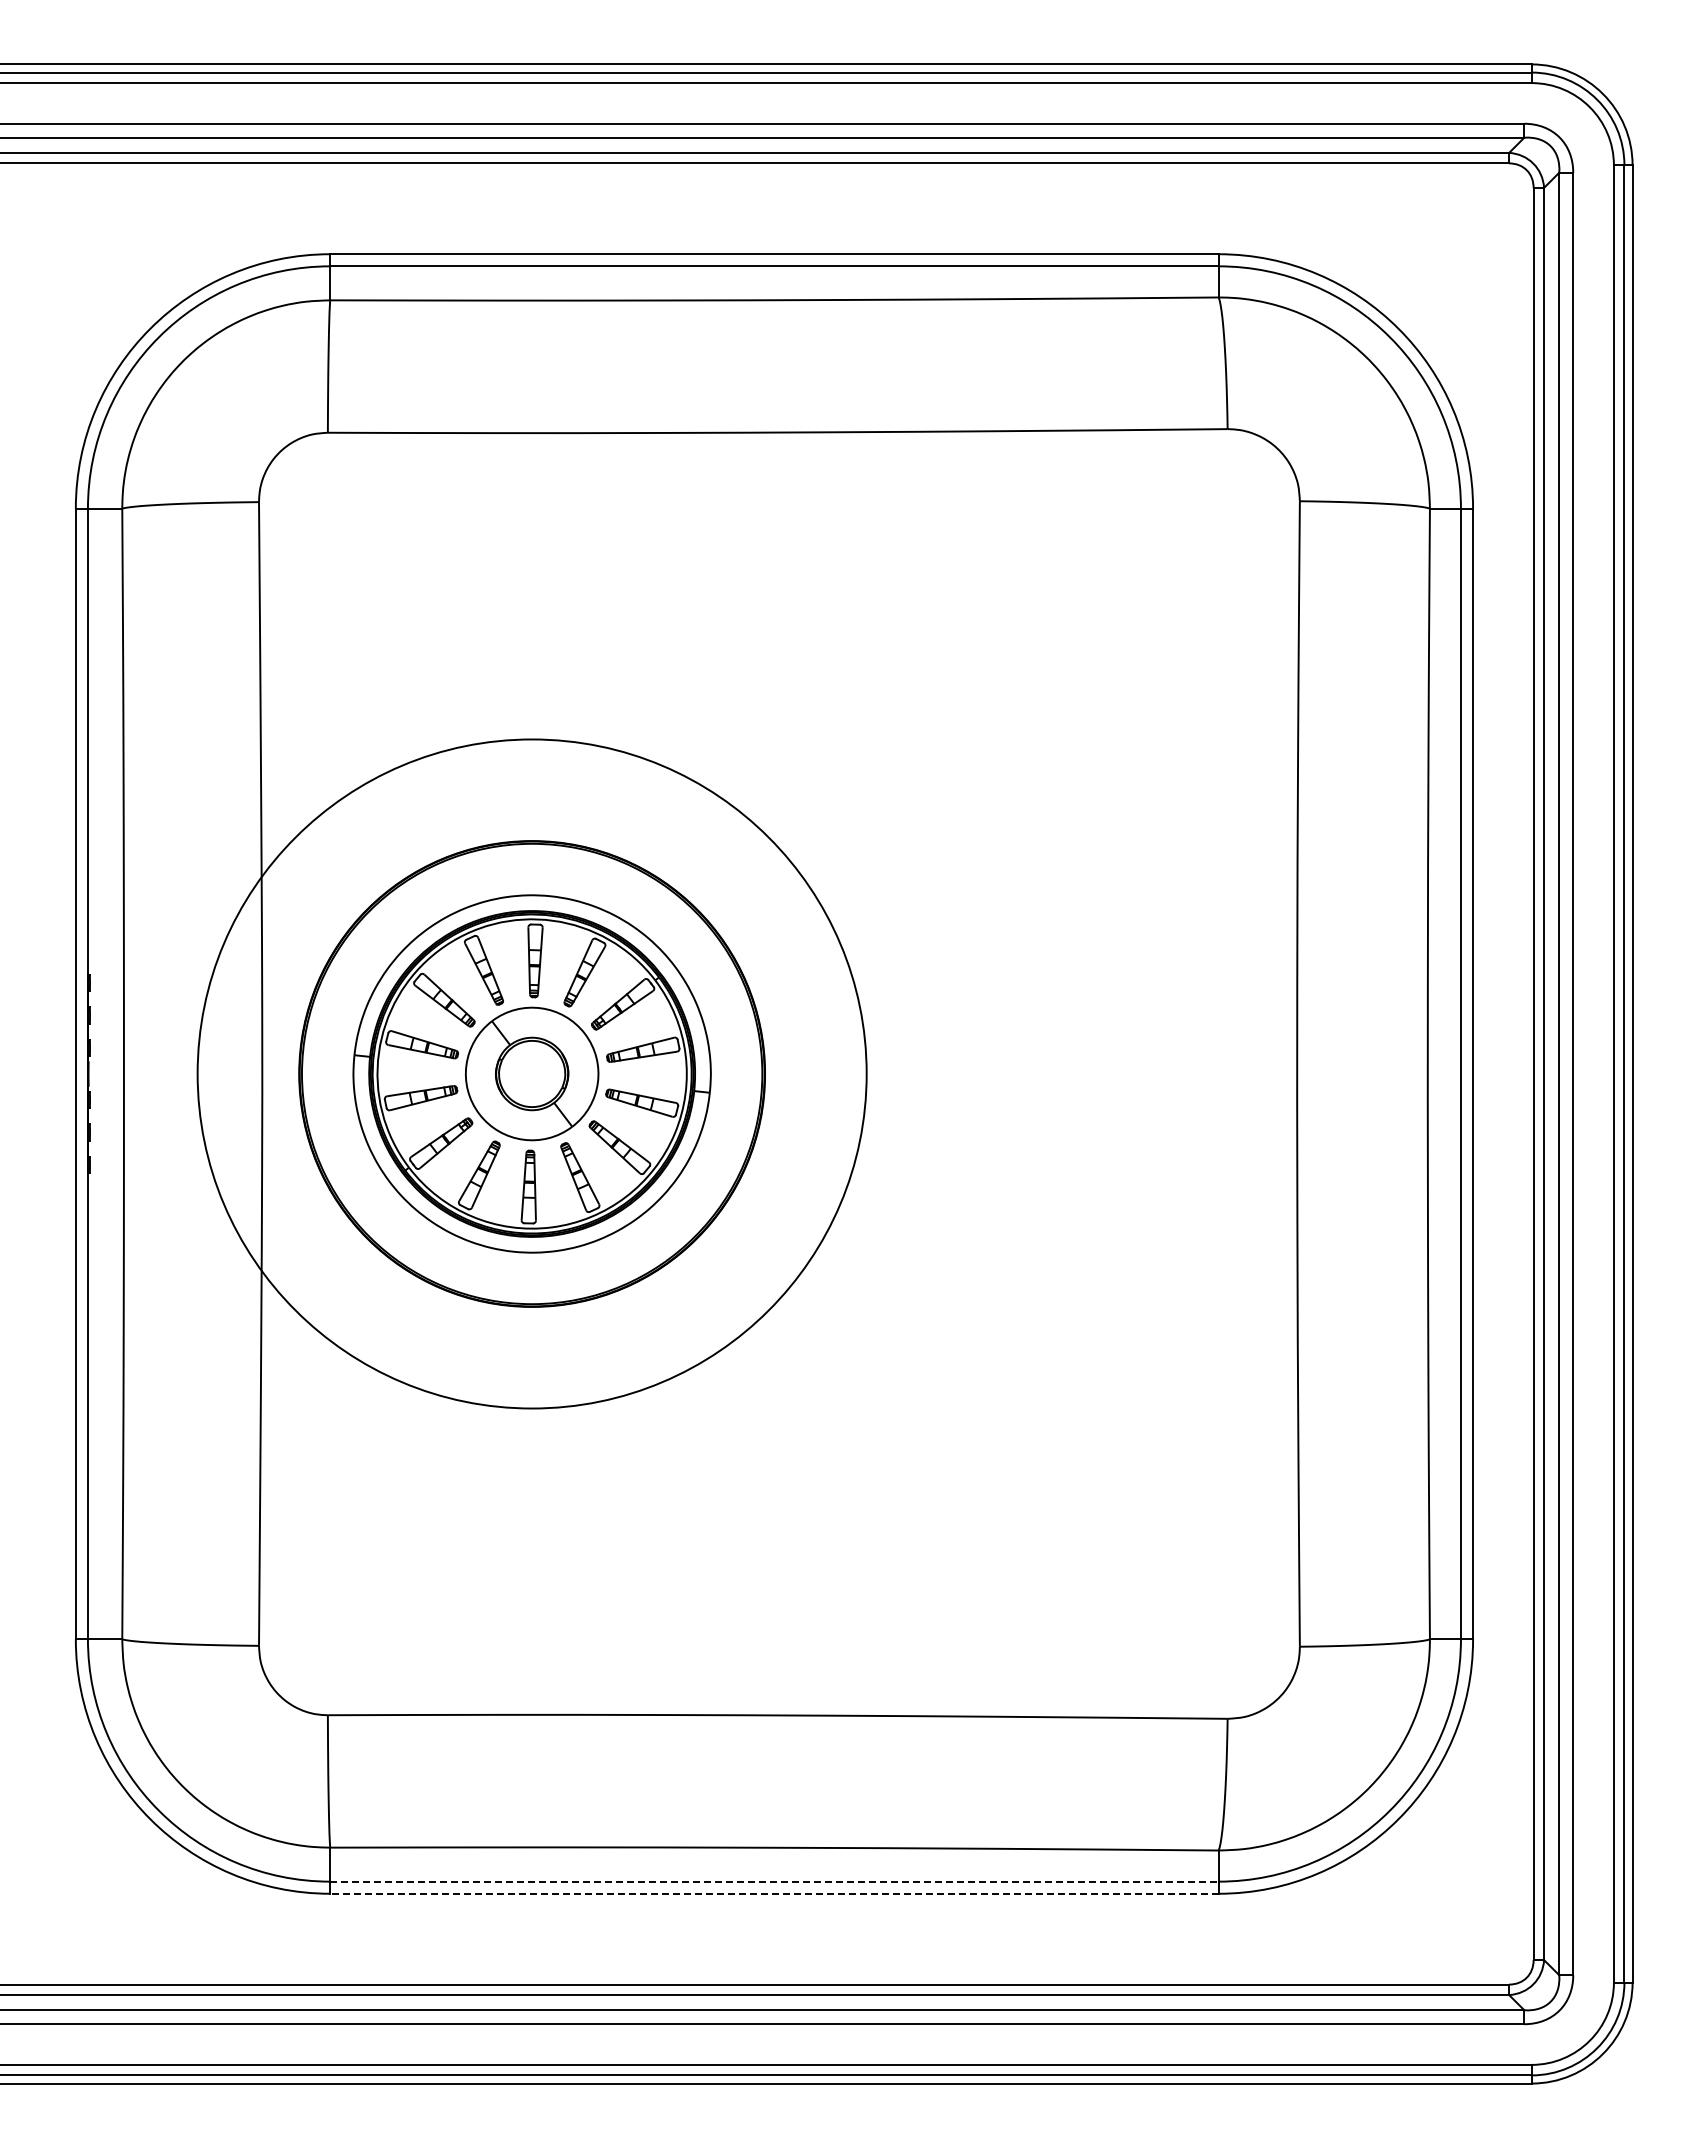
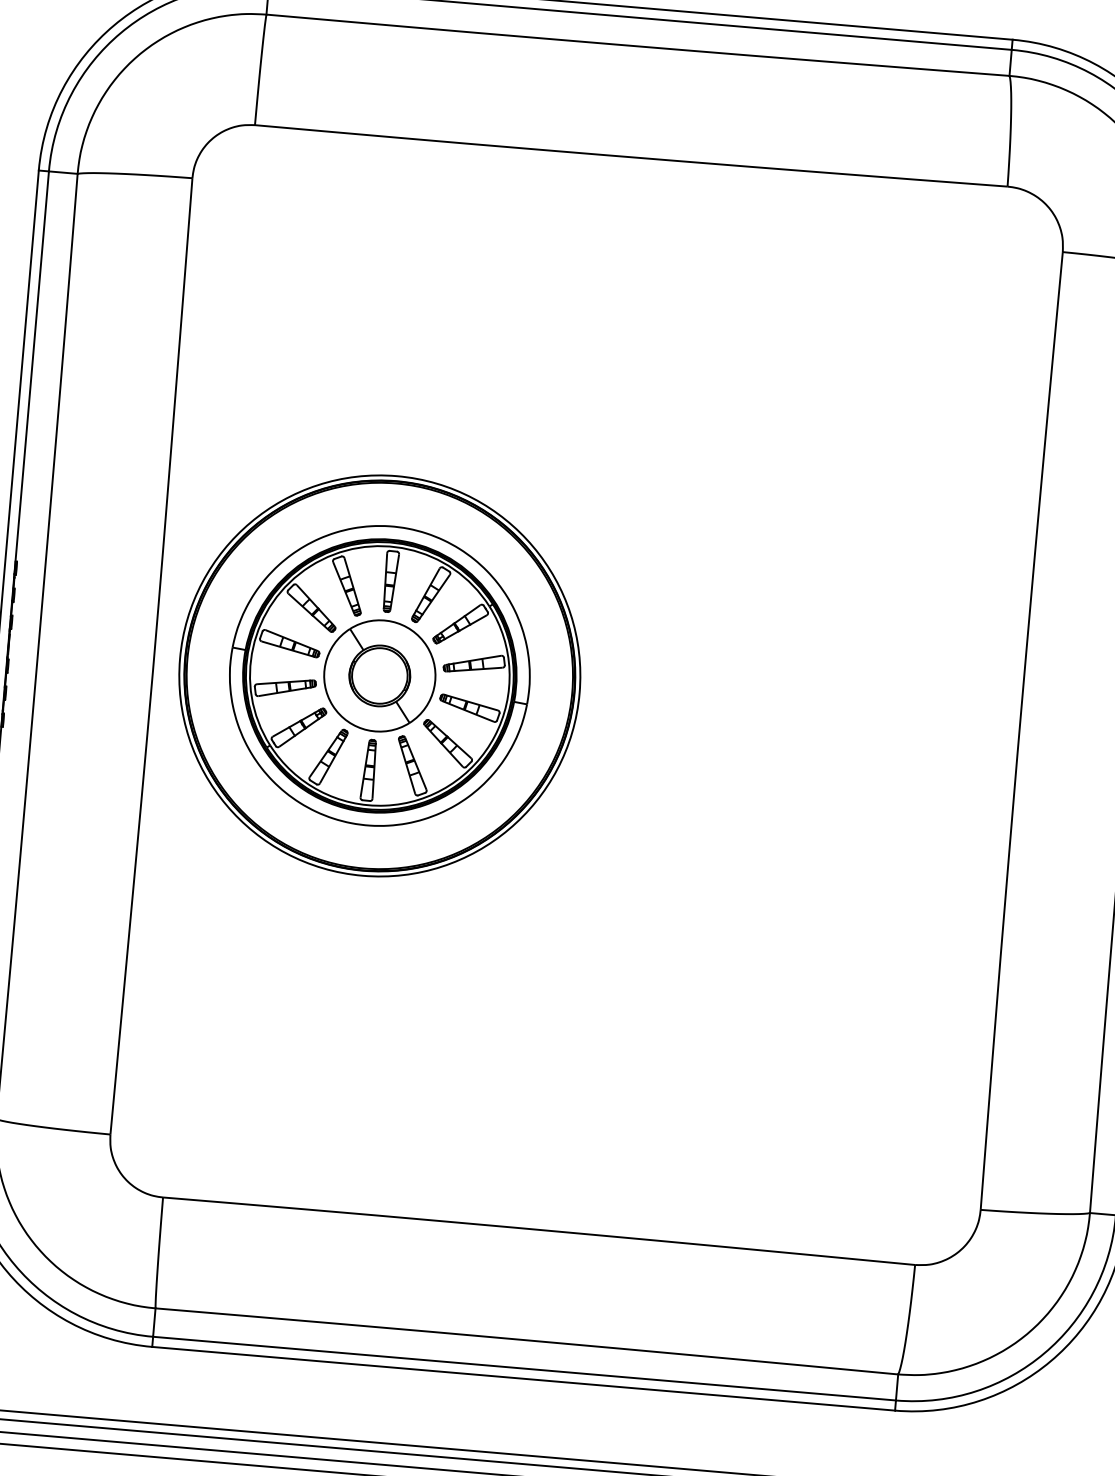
circle: (532, 1073) -> (380, 675), size x0.71
line: (774, 1881) -> (524, 1368), dashed -> solid
line: (773, 1893) -> (522, 1378), dashed -> solid

